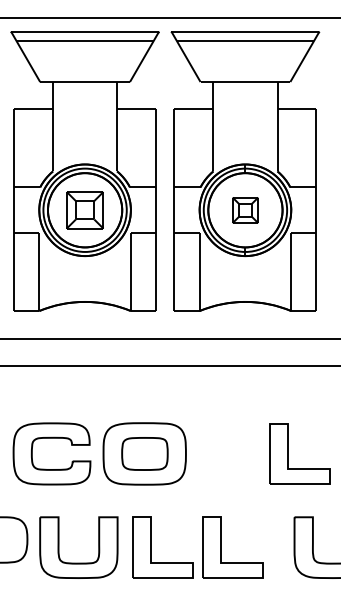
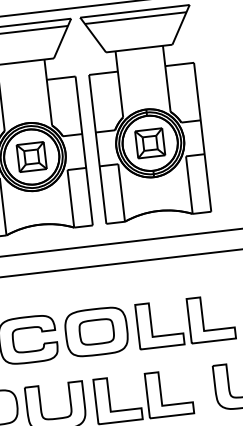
part: (245, 210) -> (150, 143), size x1.43
part: (219, 453) -> (151, 325), added

